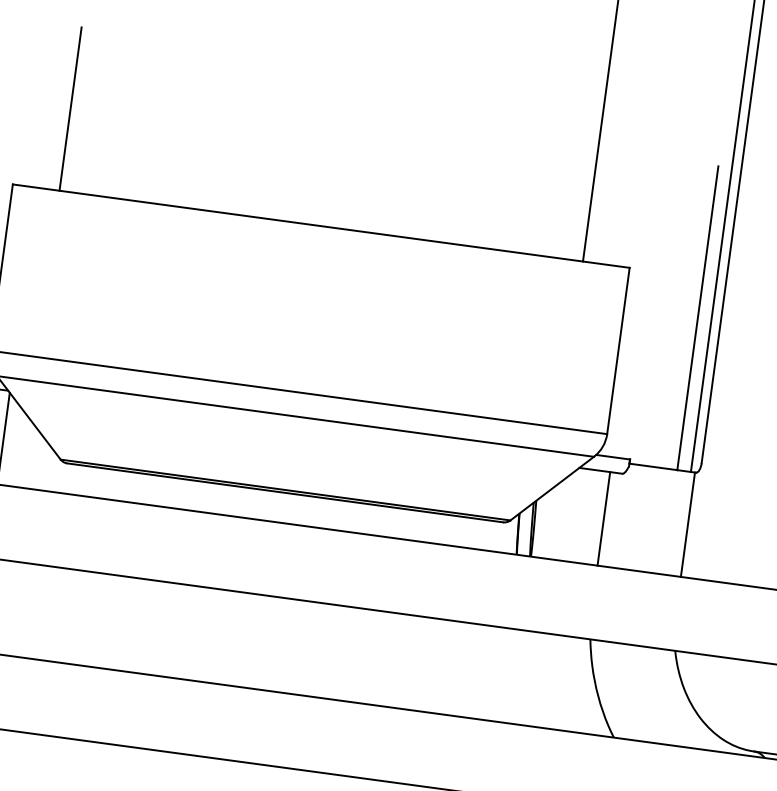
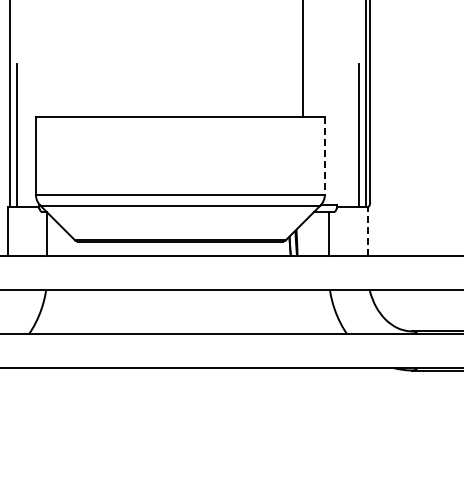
line: (69, 109) -> (57, 78), removed
line: (617, 350) -> (324, 155), solid -> dashed
line: (687, 523) -> (367, 230), solid -> dashed

